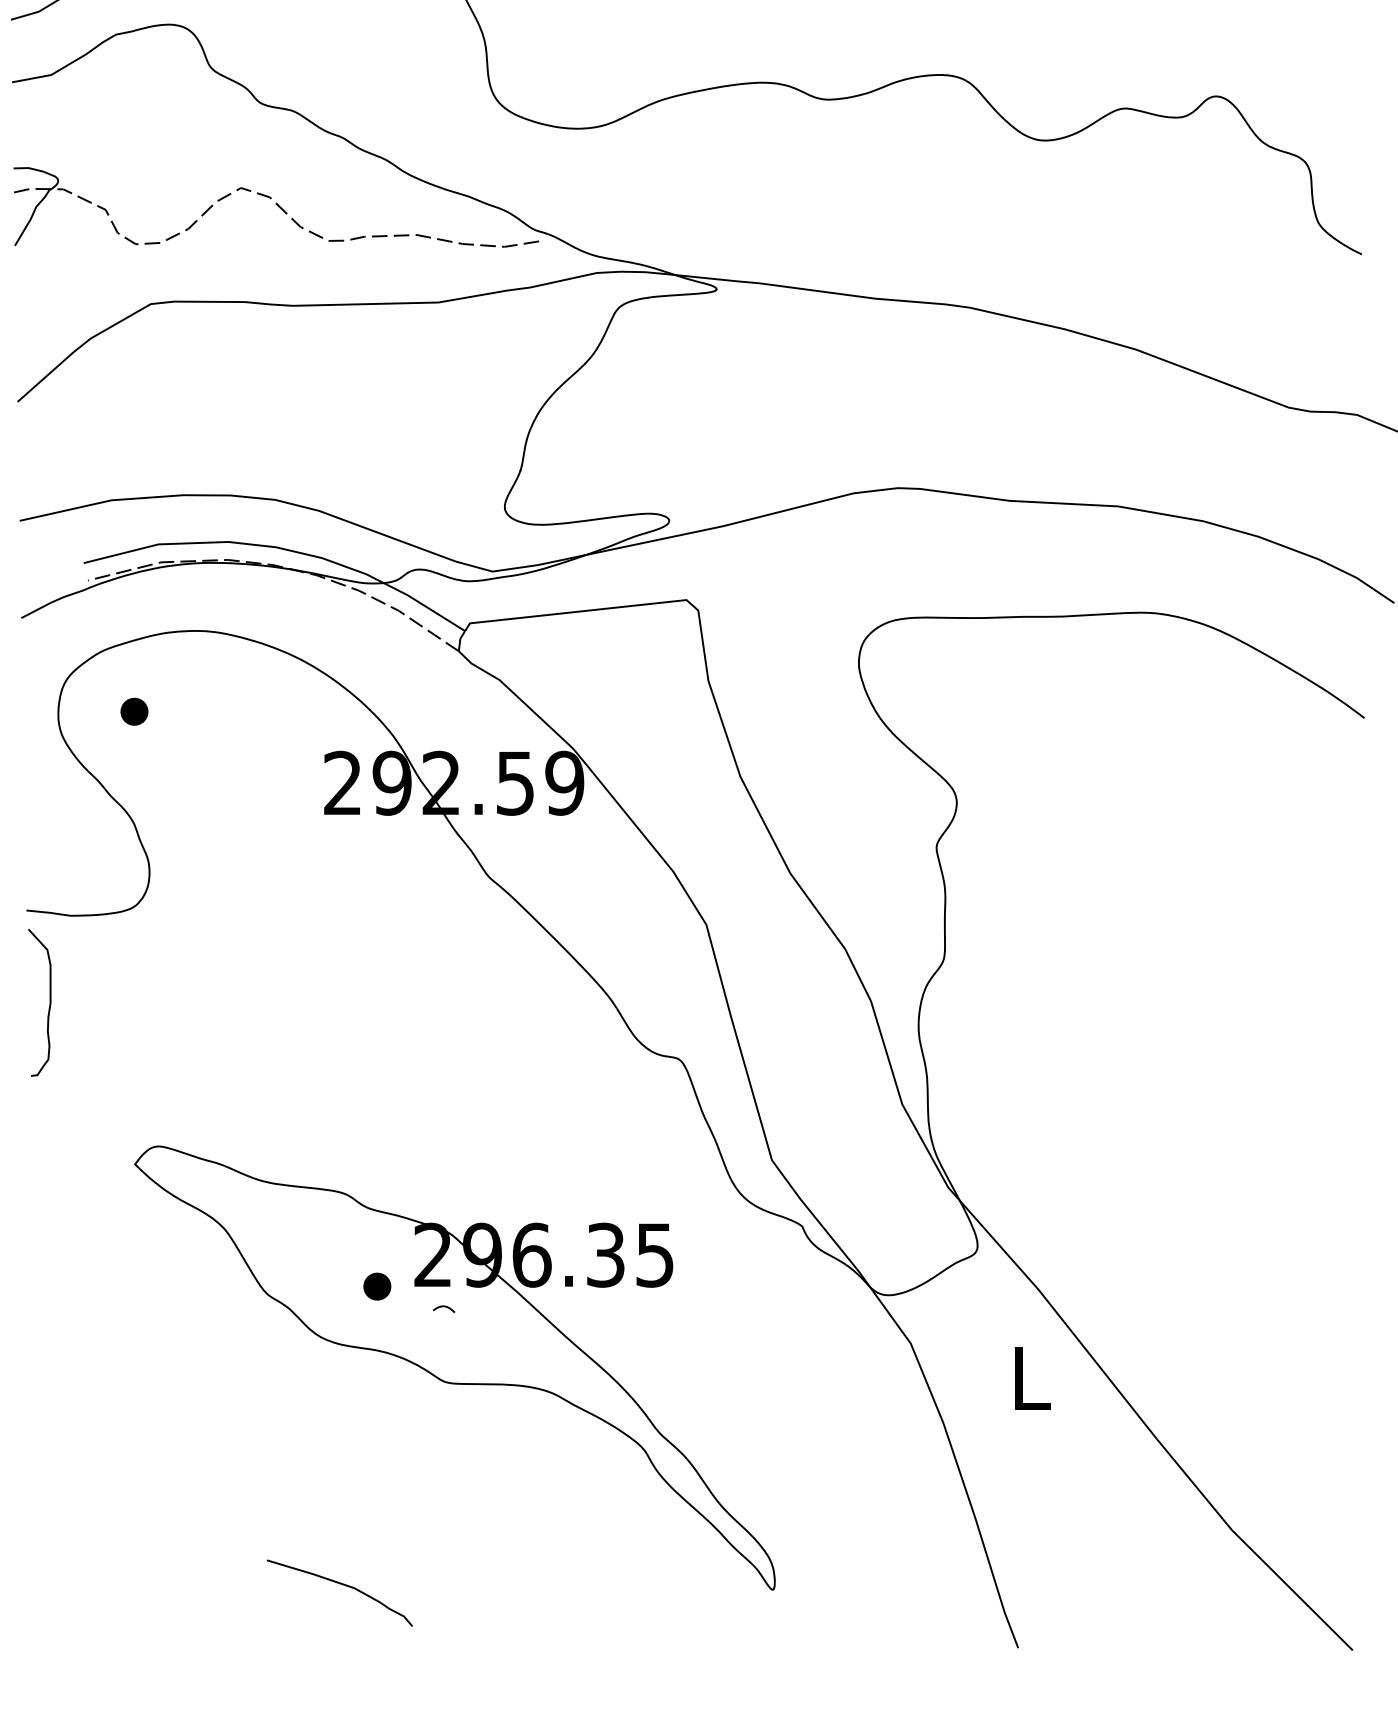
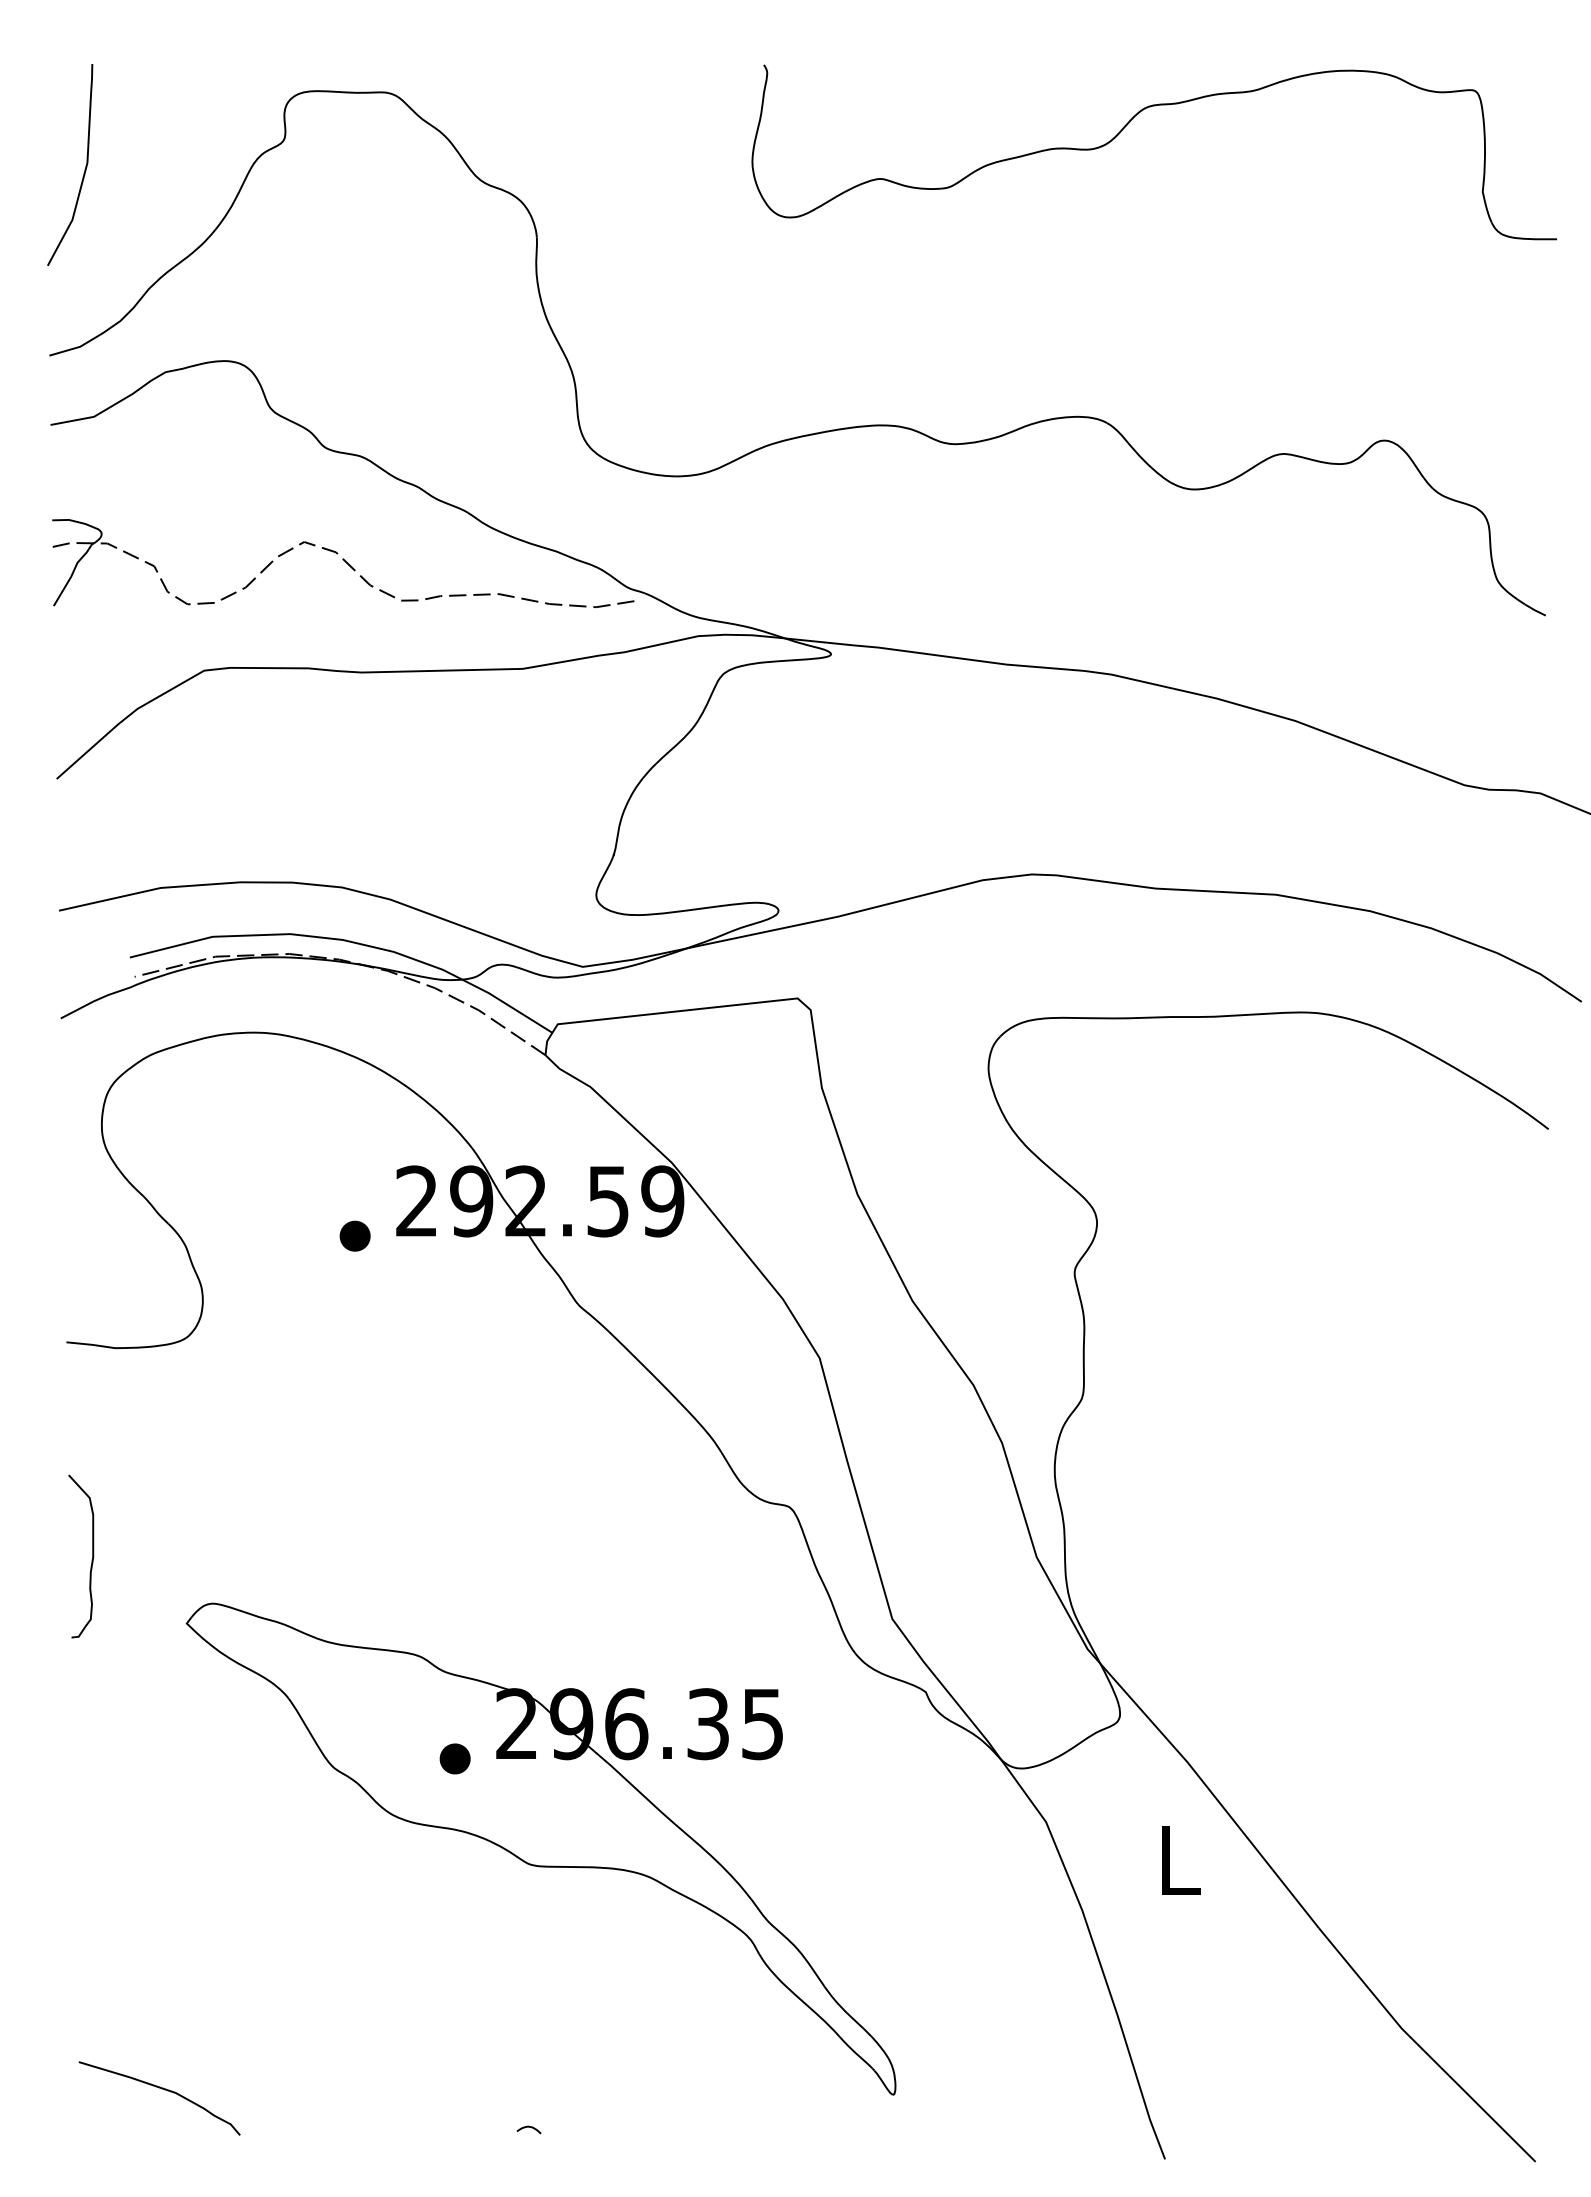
part: (133, 711) -> (354, 1235), moved
curve: (49, 1006) -> (91, 1560), moved
curve: (443, 1307) -> (528, 2127), moved
curve: (341, 1585) -> (161, 2089), moved

